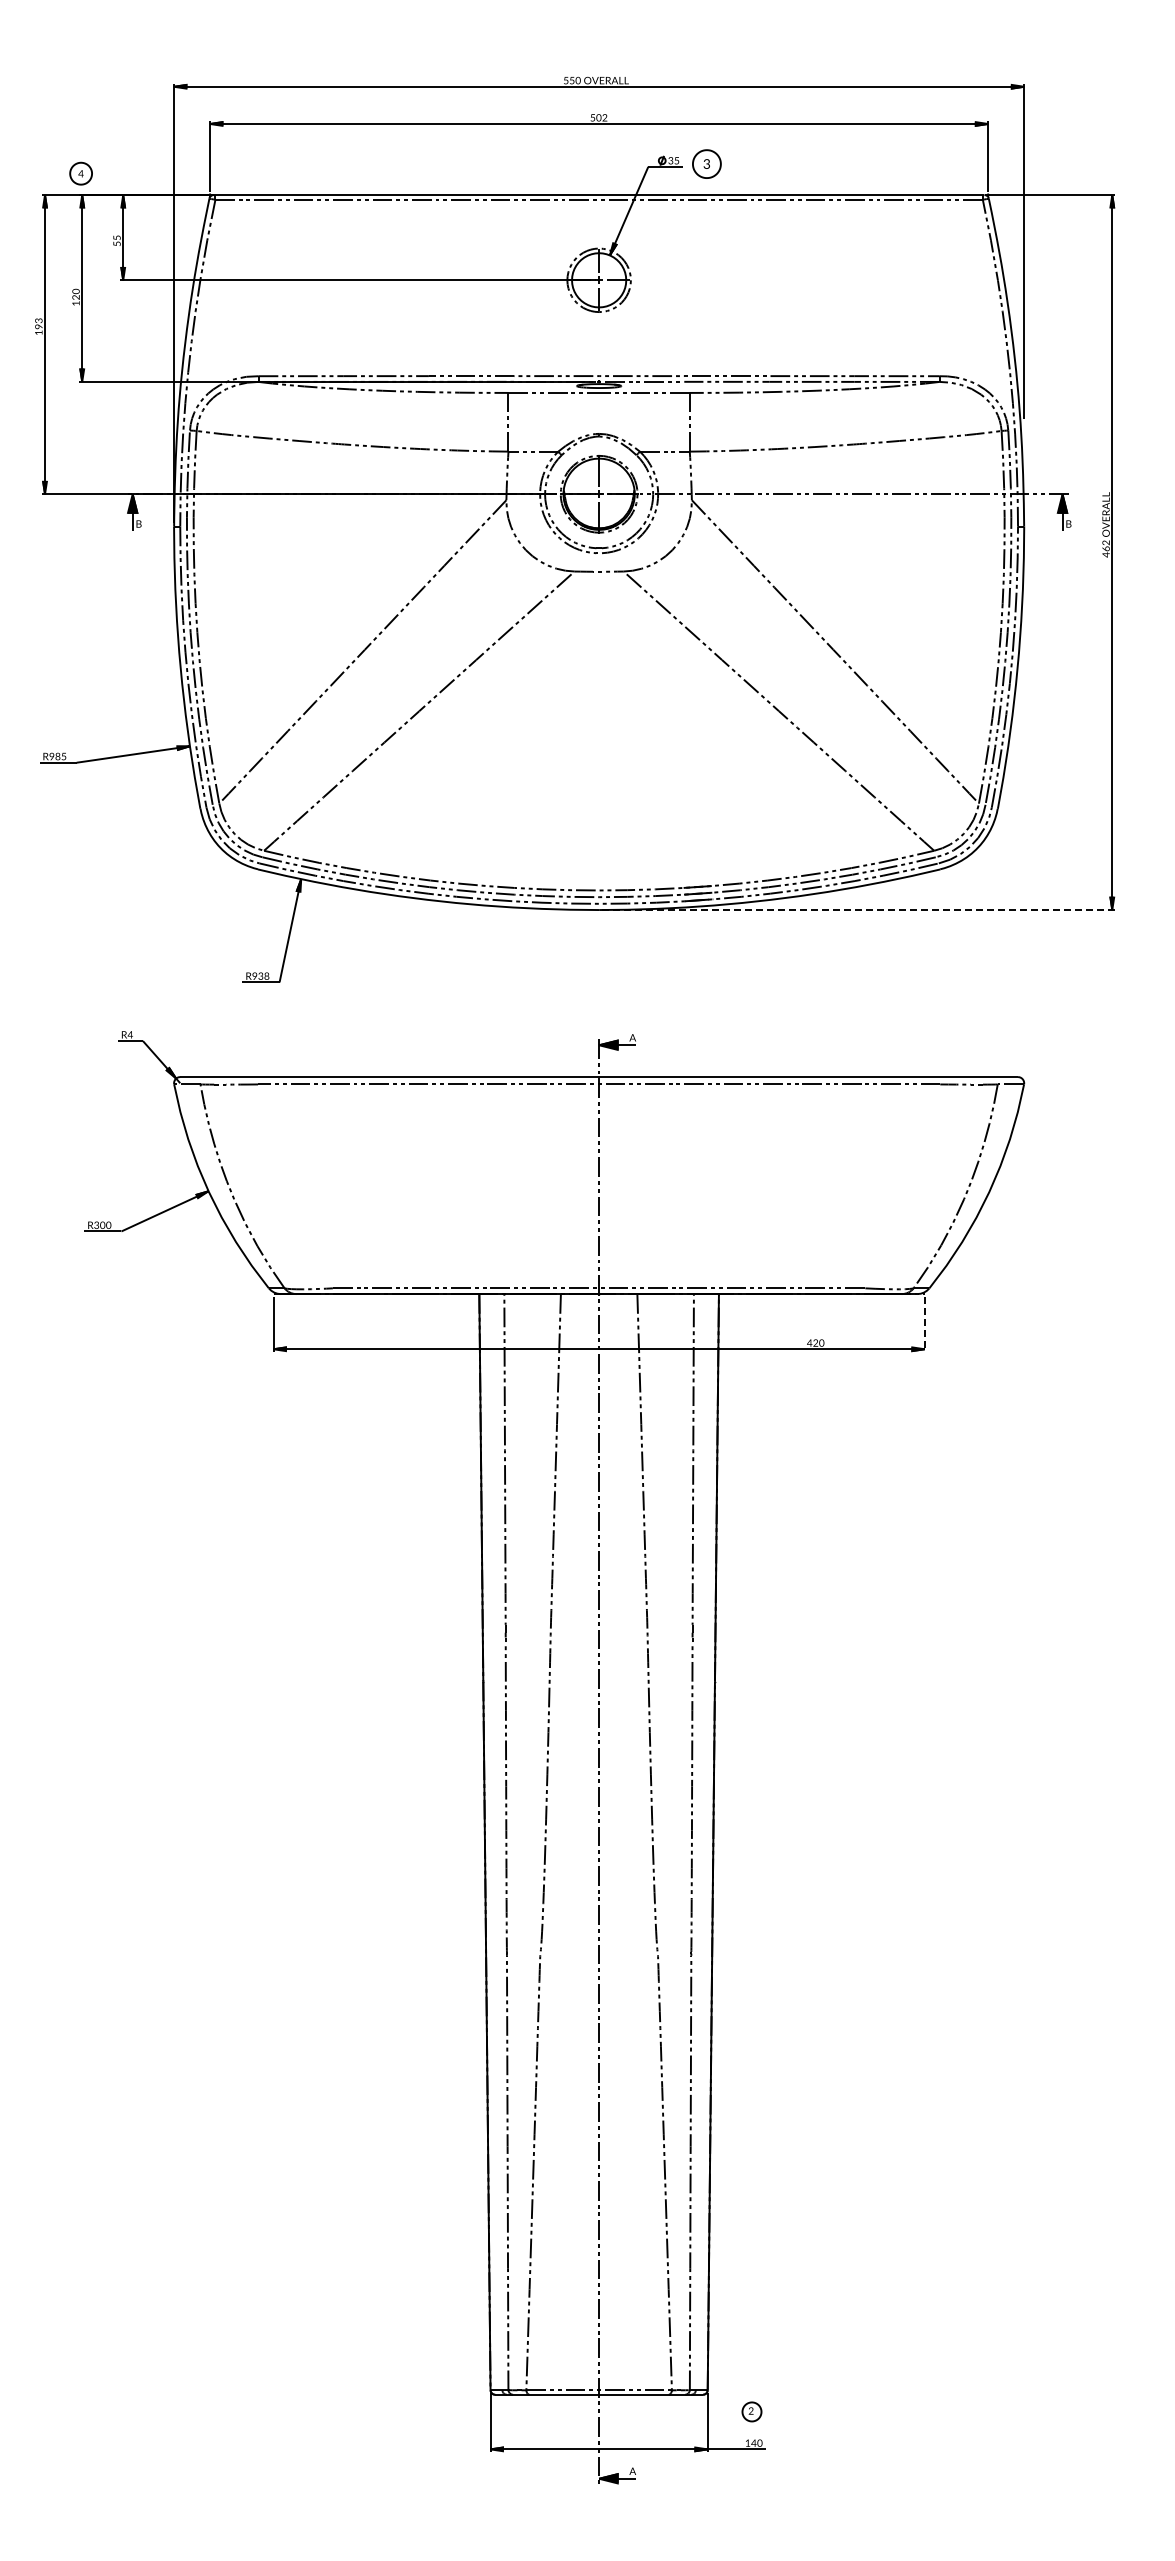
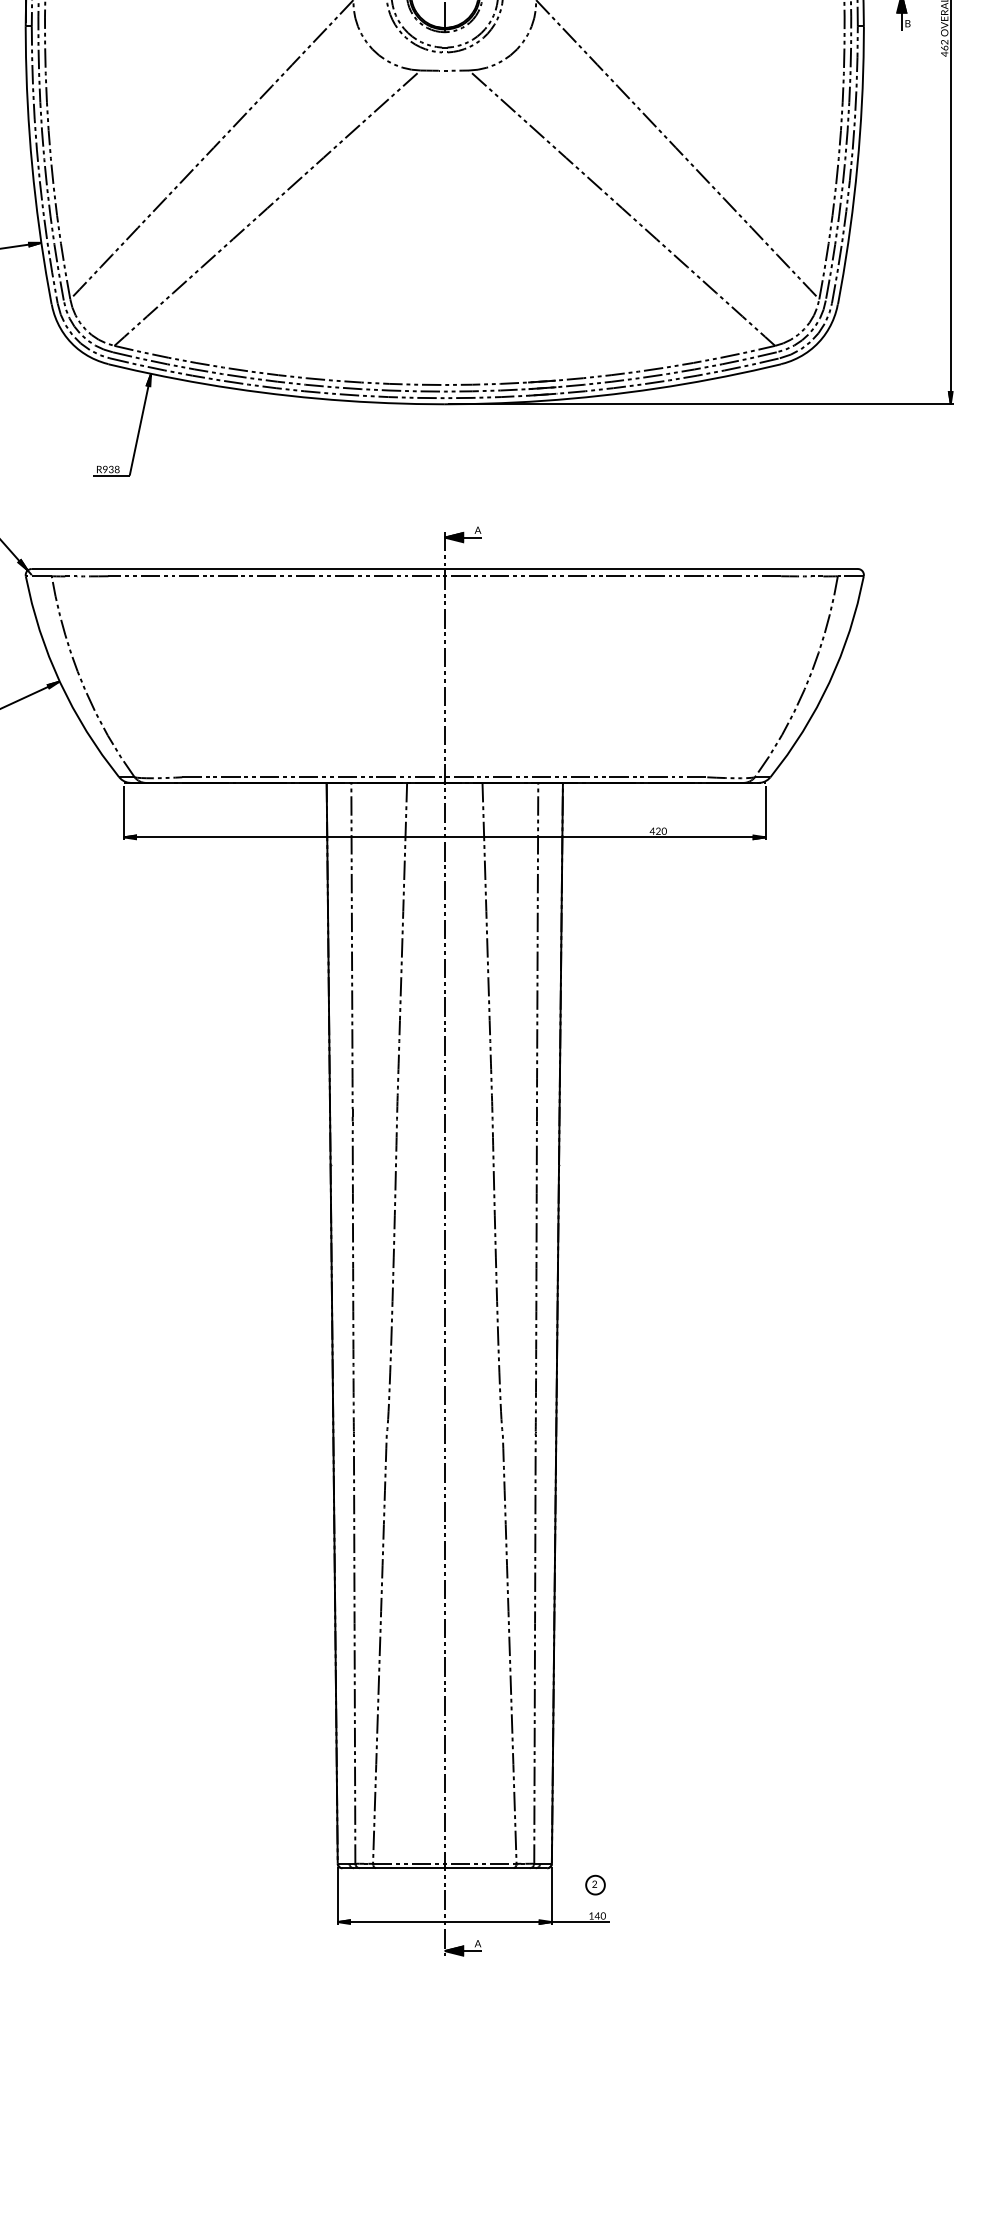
line: (858, 910) -> (700, 404), dashed -> solid
line: (924, 1324) -> (765, 812), dashed -> solid

